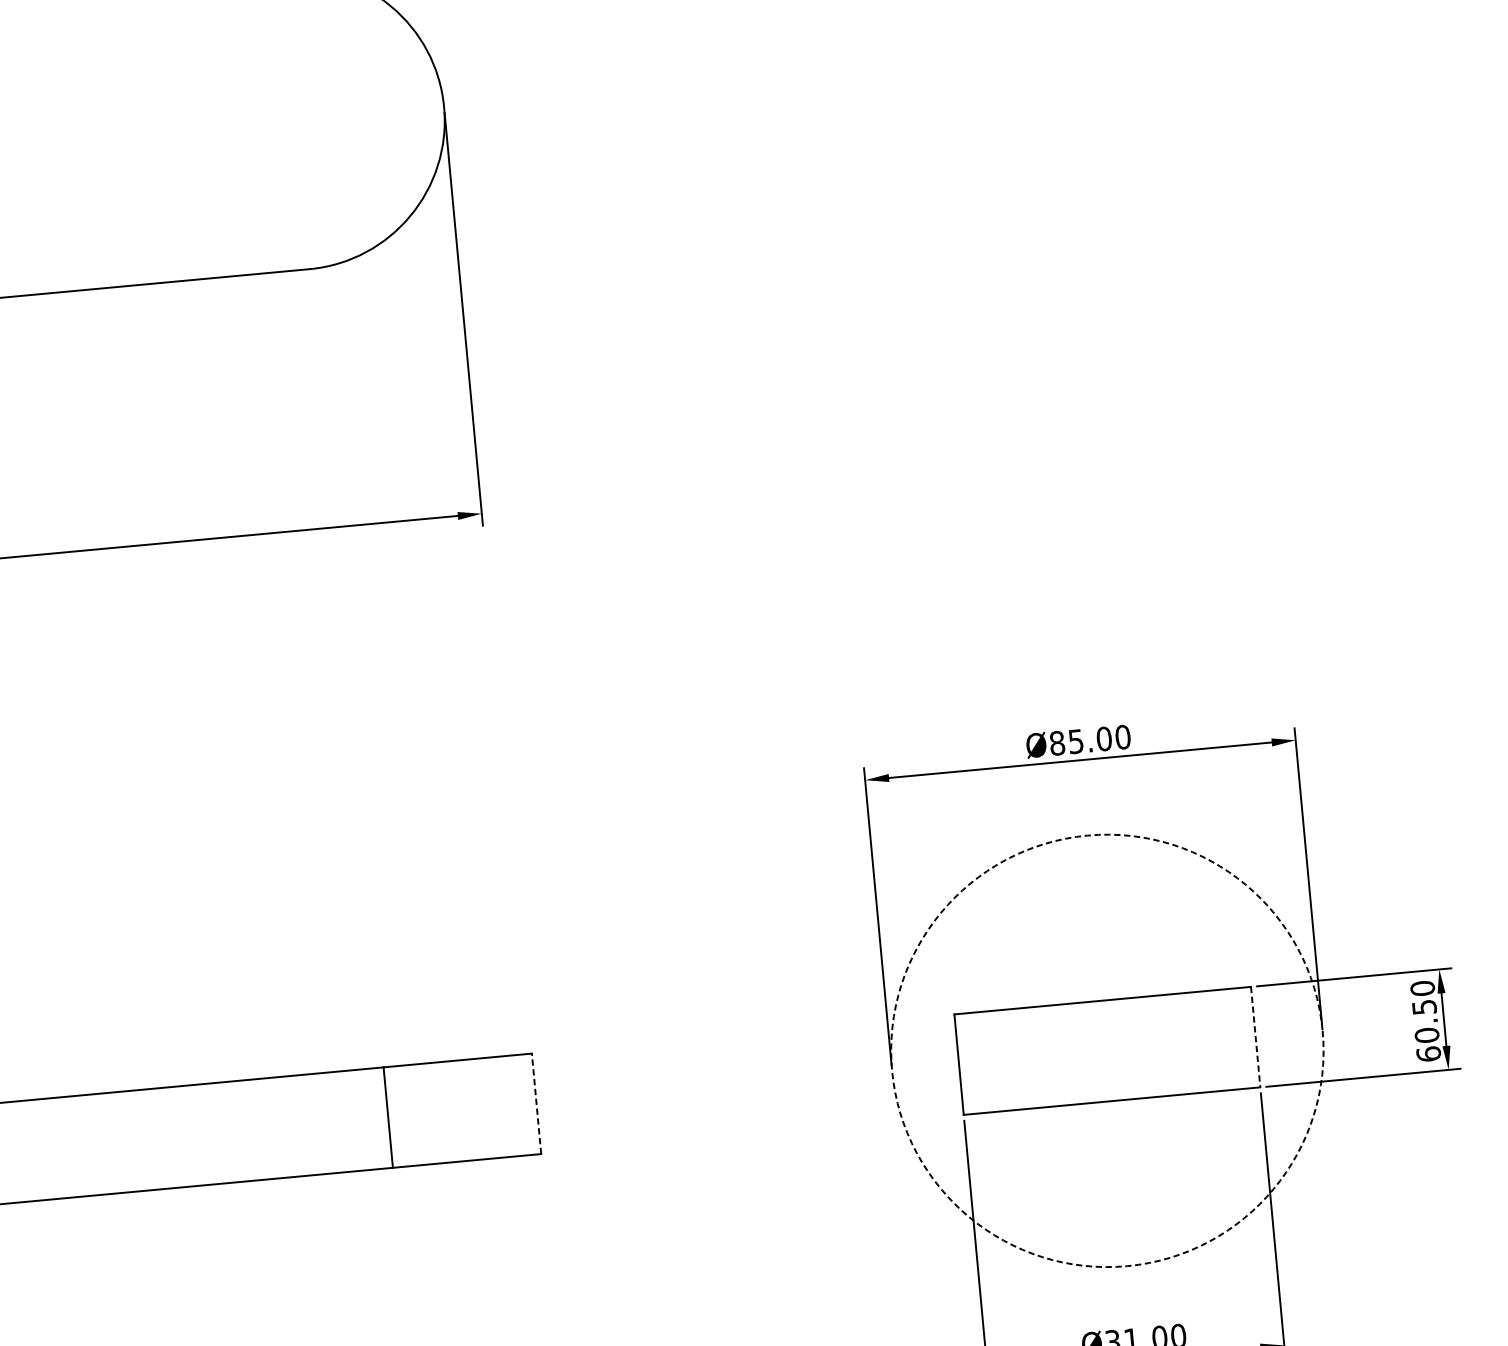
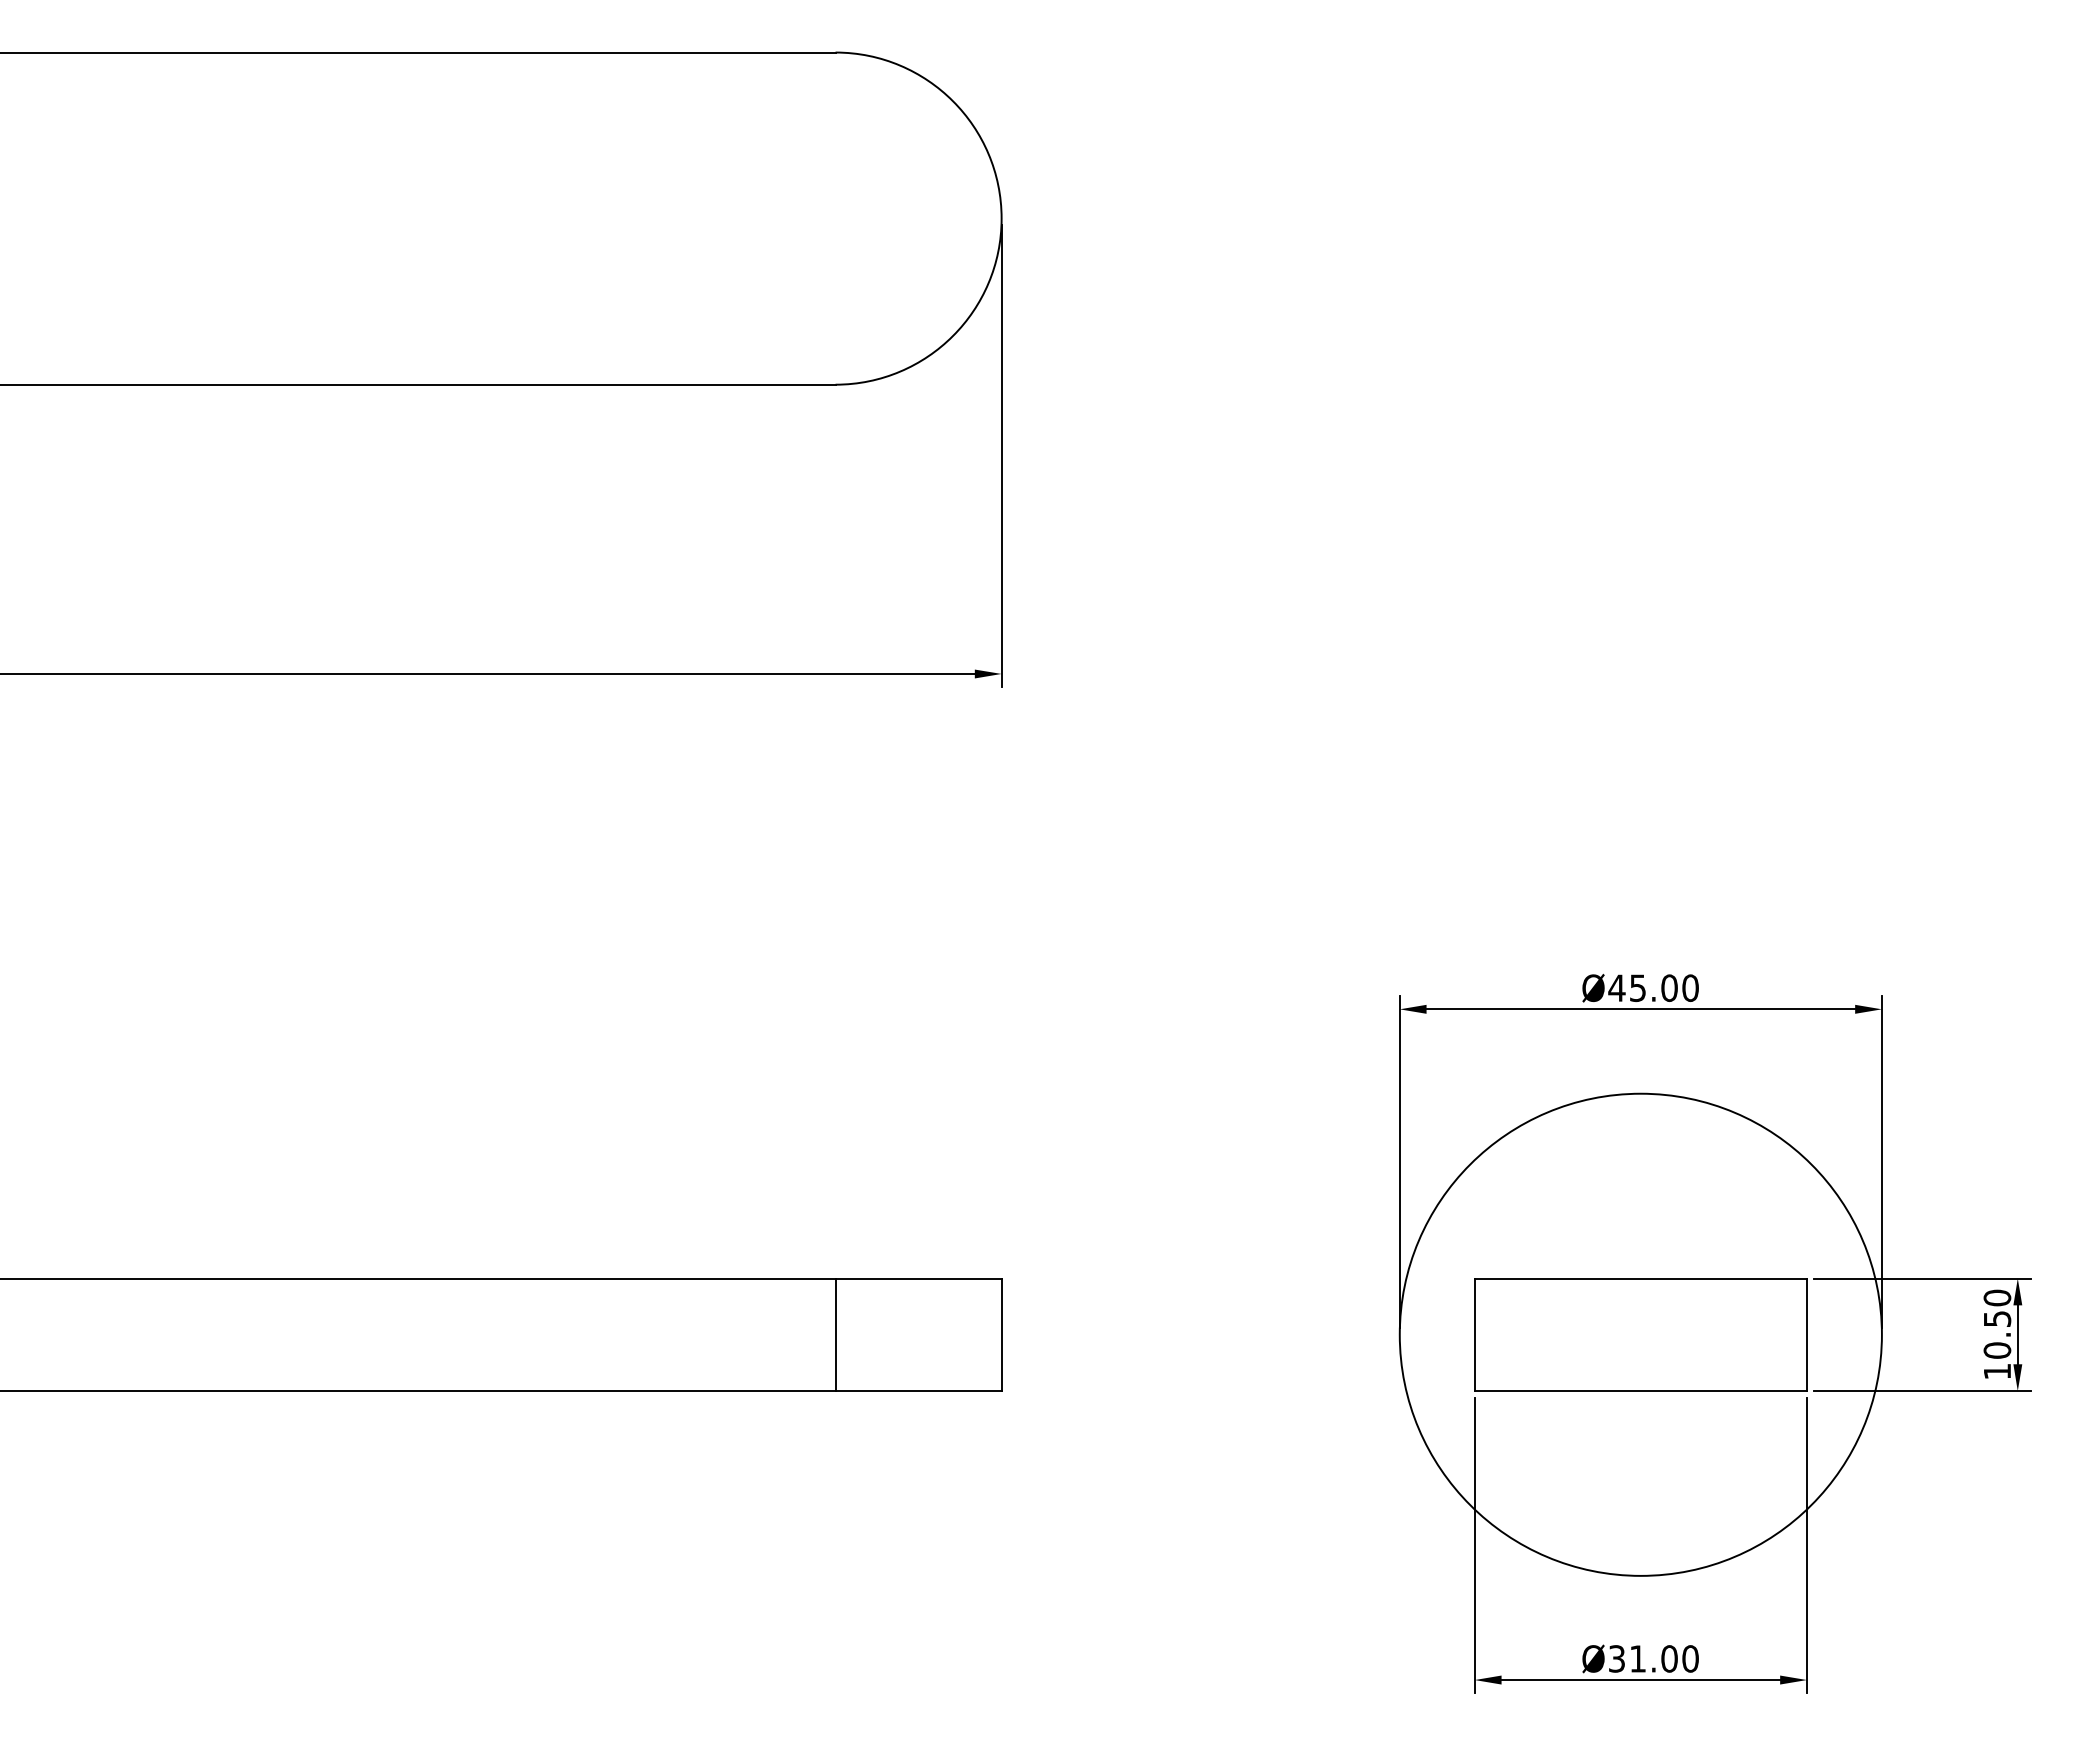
text: (1056, 743) -> (1616, 988), Ø85.00 -> Ø45.00
line: (1255, 1037) -> (1806, 1335), dashed -> solid
circle: (1107, 1050) -> (1640, 1334), dashed -> solid
text: (1428, 1054) -> (1997, 1371), 60.50 -> 10.50
line: (536, 1103) -> (1001, 1334), dashed -> solid

